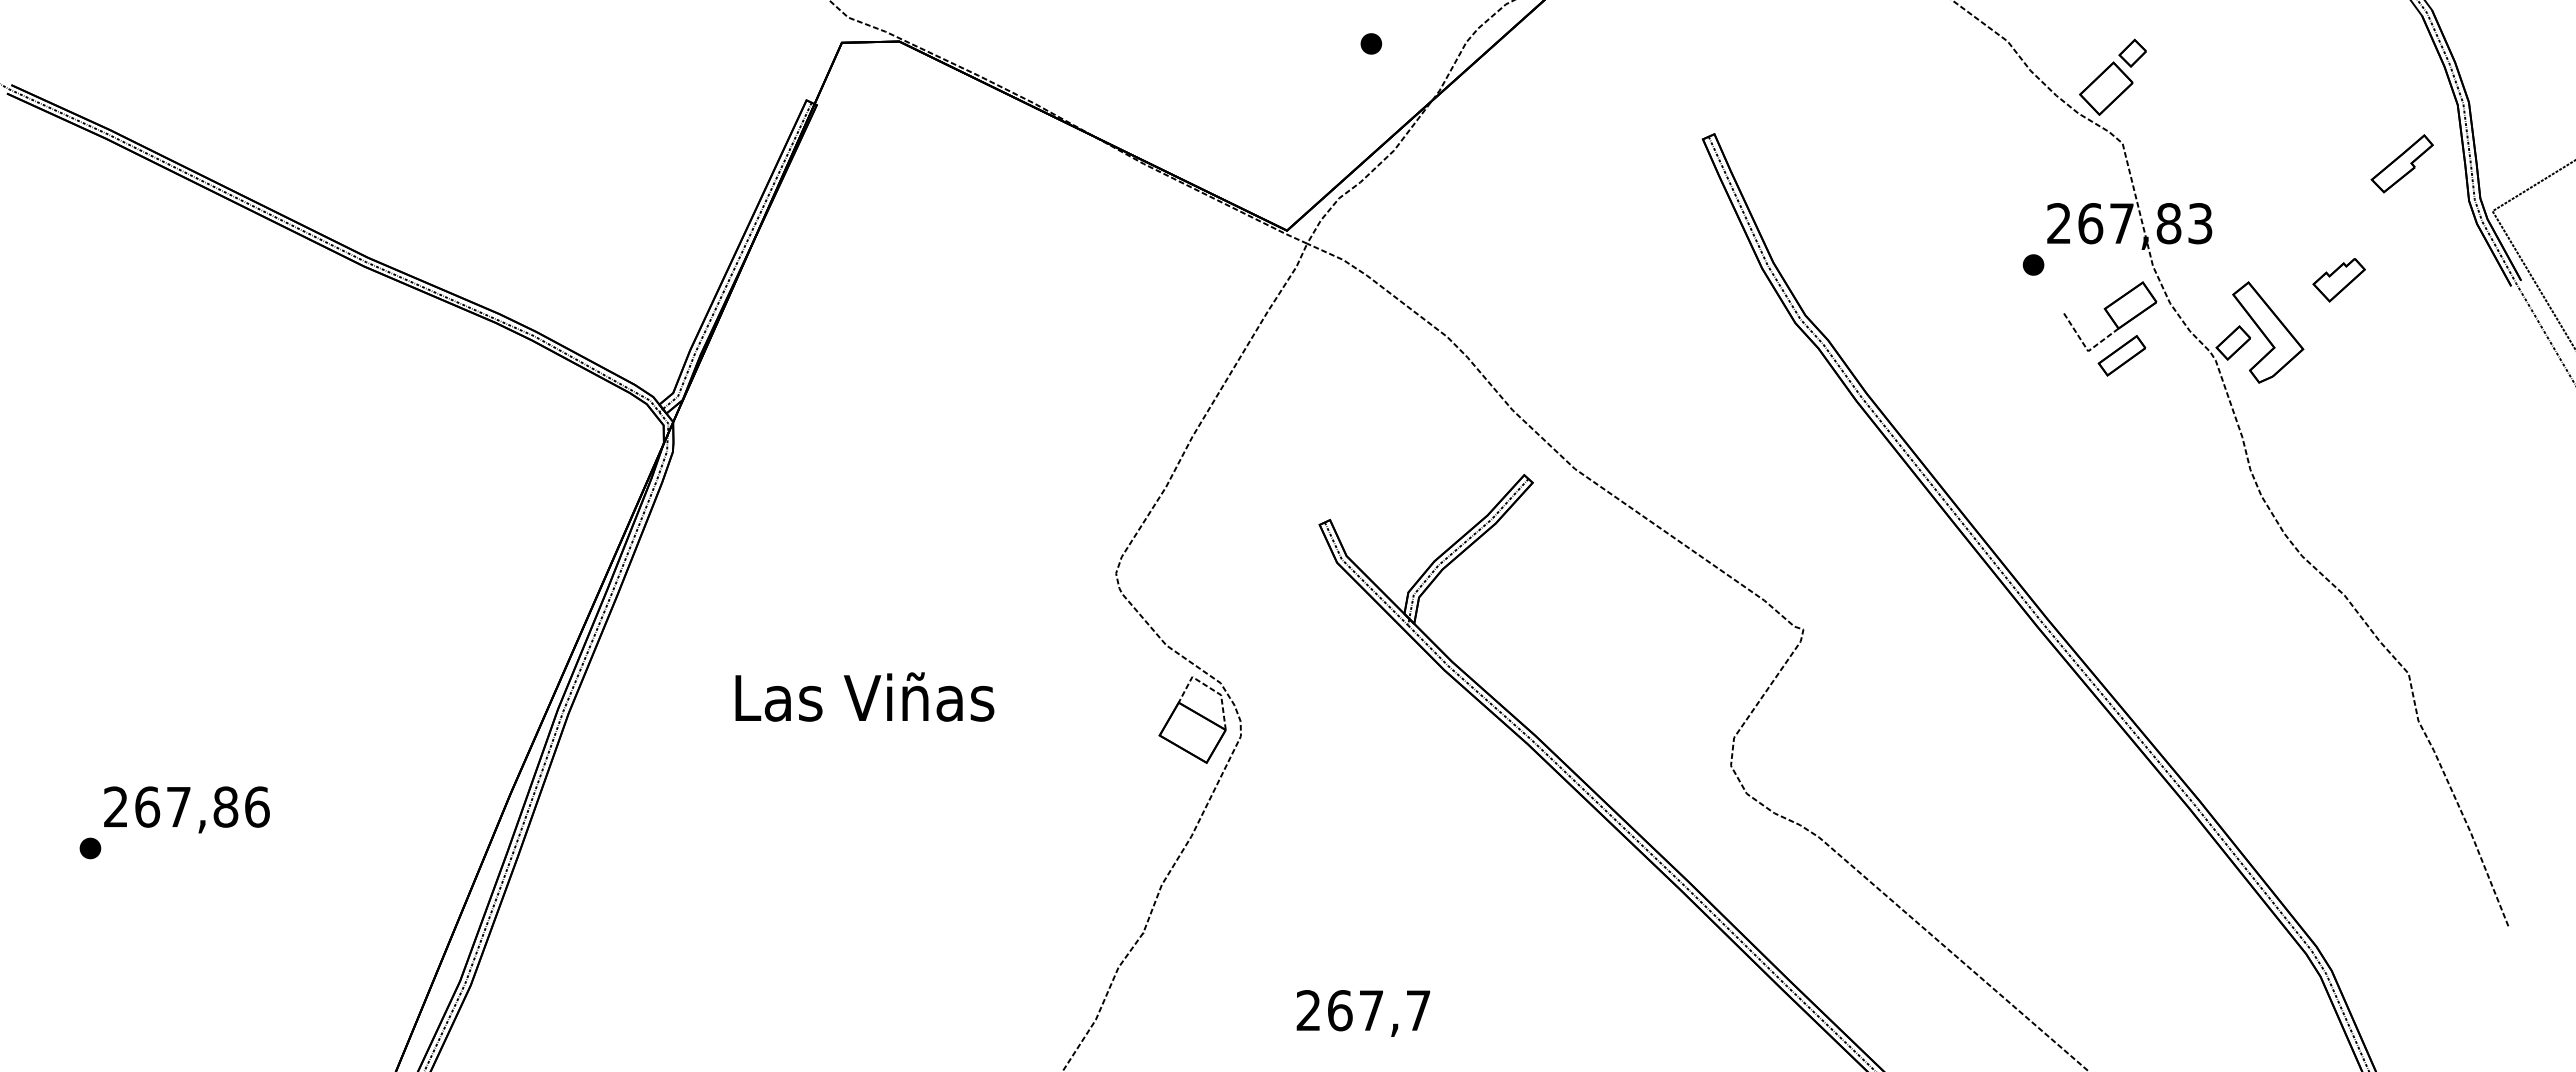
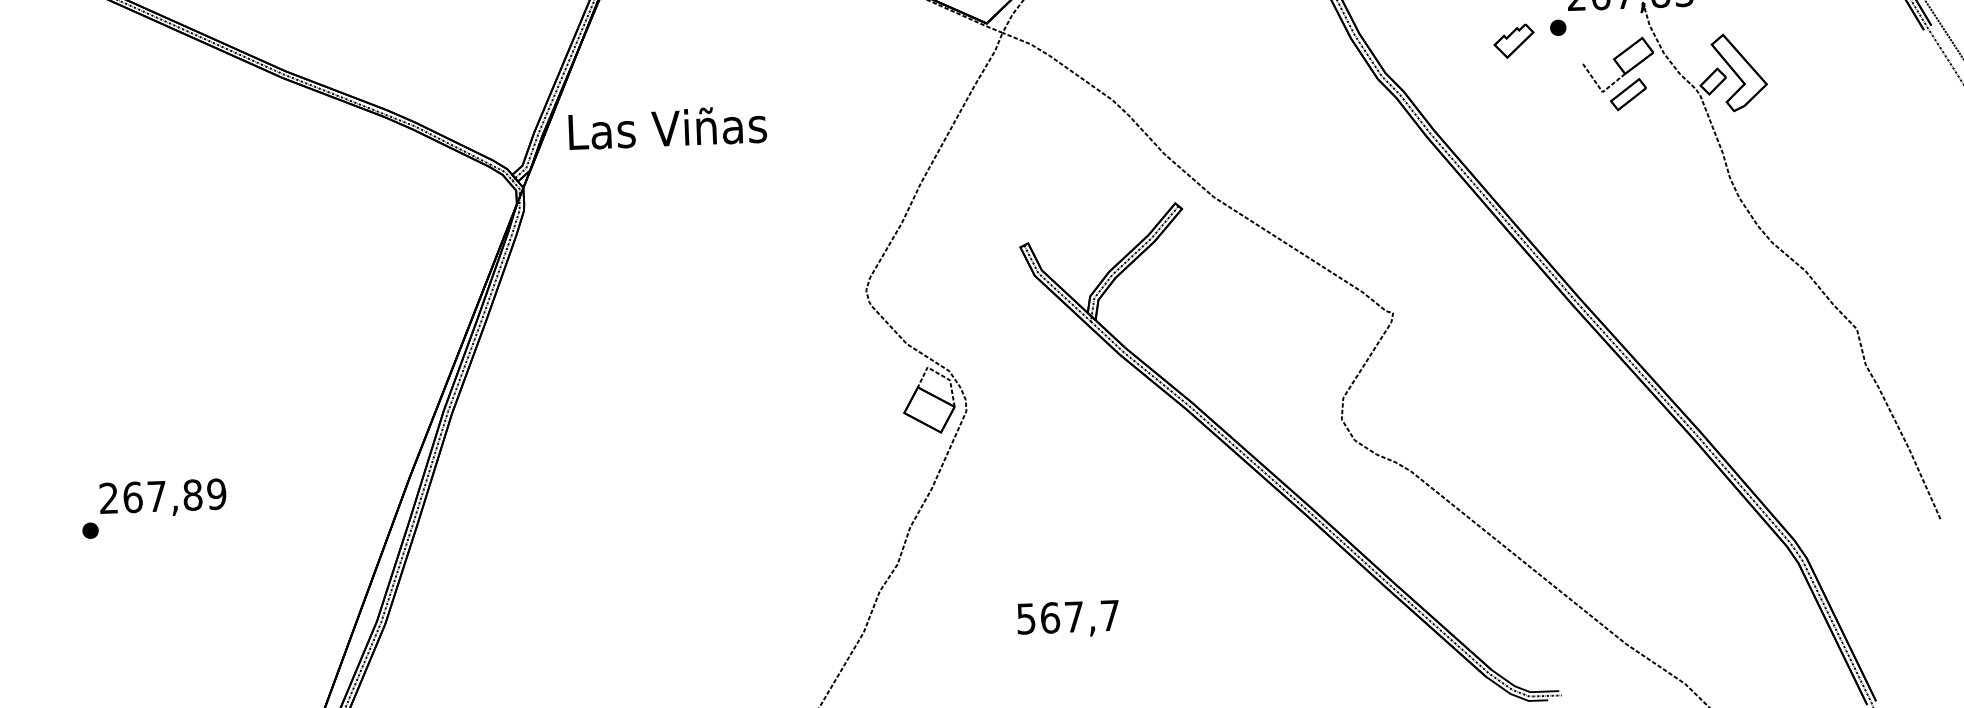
part: (2338, 280) -> (1513, 41), moved
text: (864, 696) -> (667, 127), moved
text: (256, 806) -> (216, 493), 267,86 -> 267,89
text: (1308, 1010) -> (1026, 618), 267,7 -> 567,7

